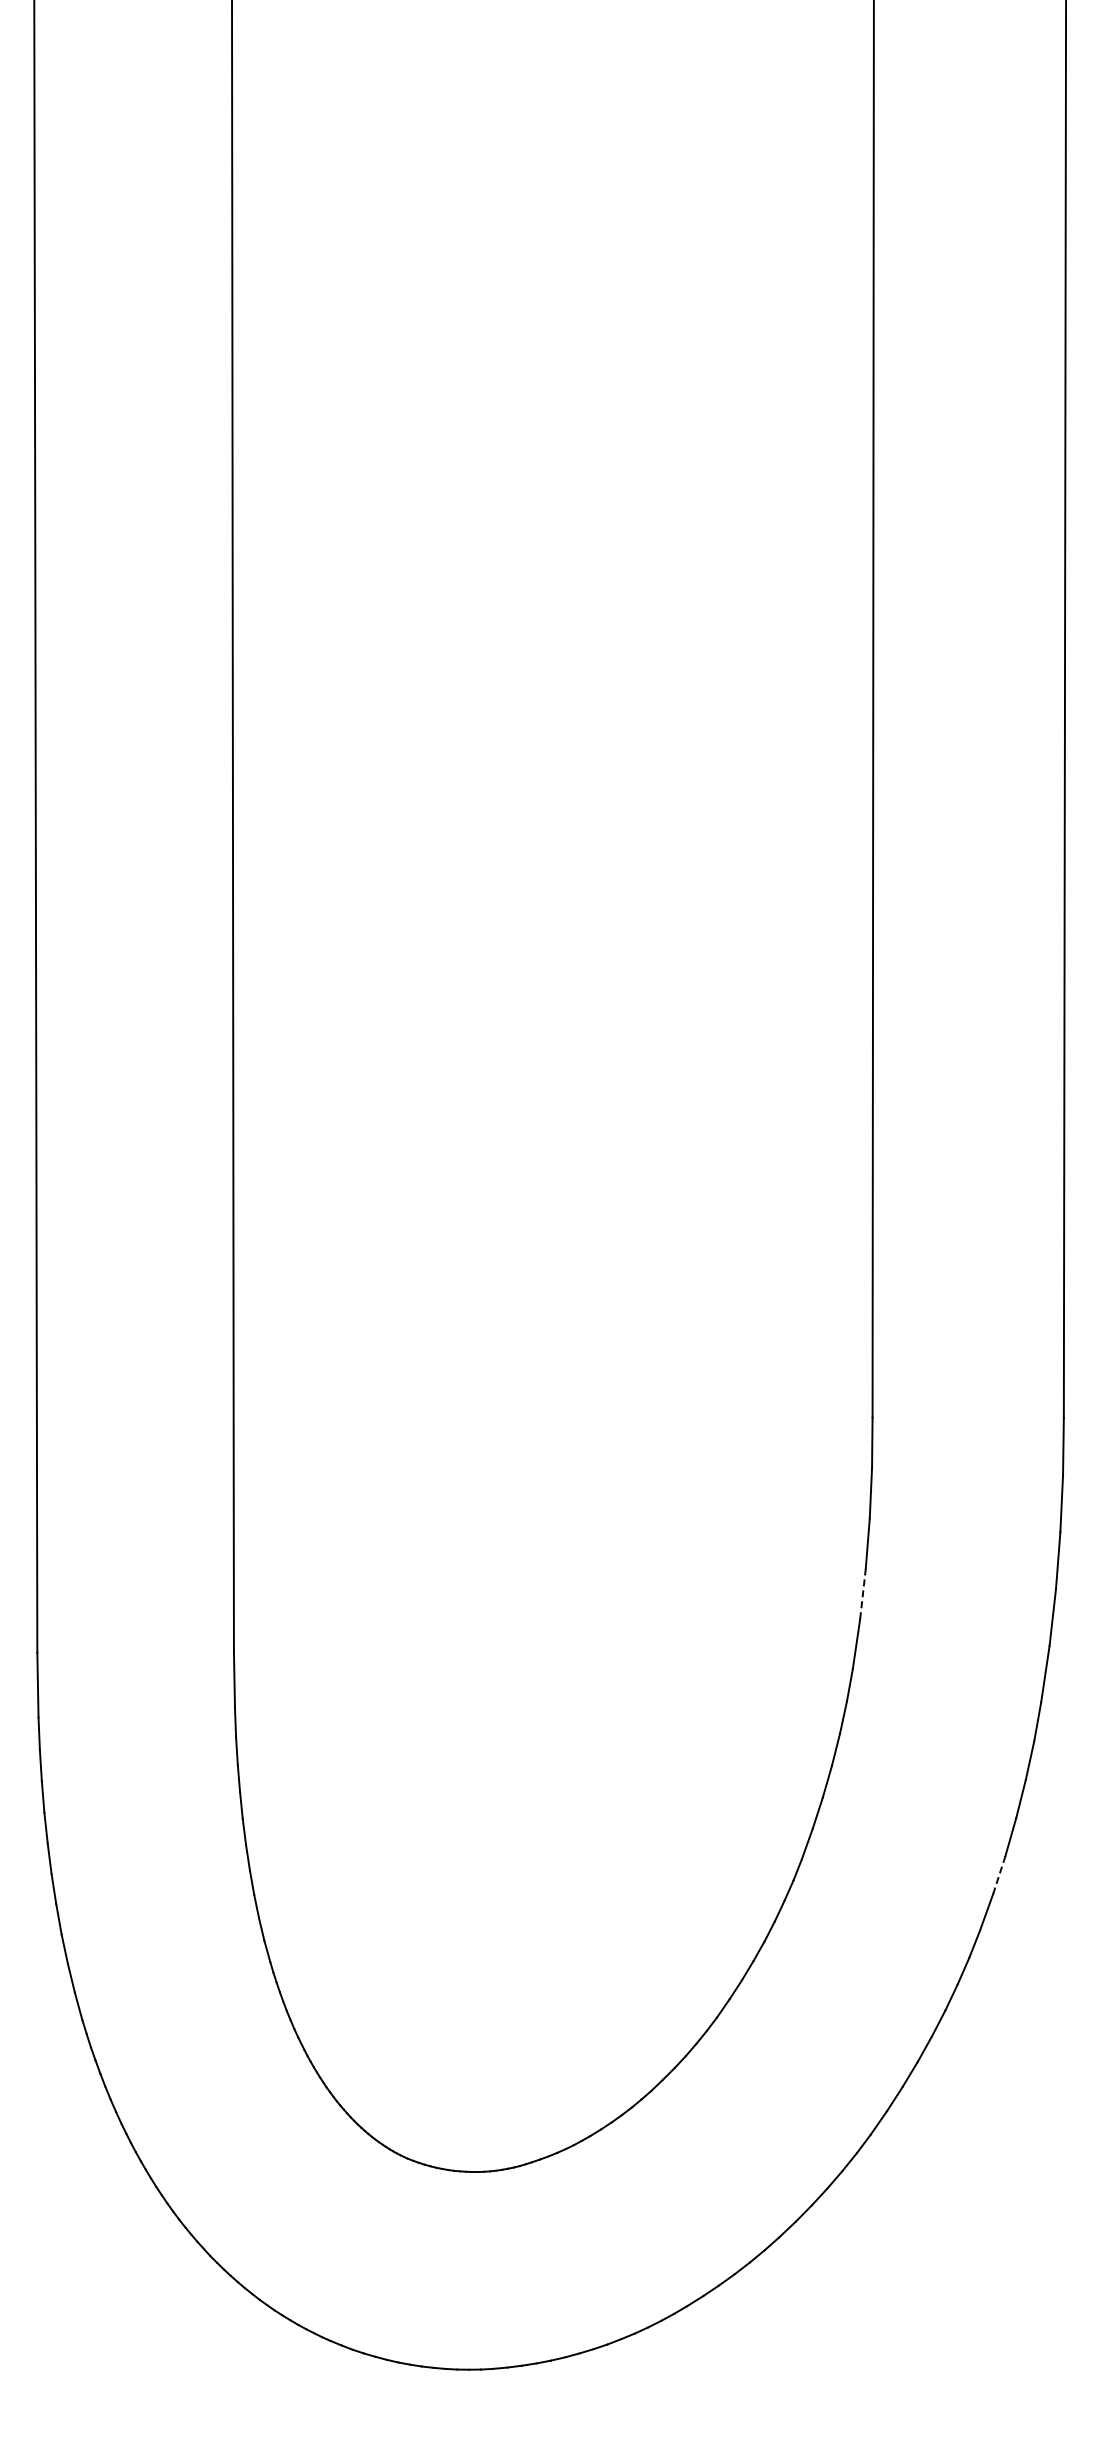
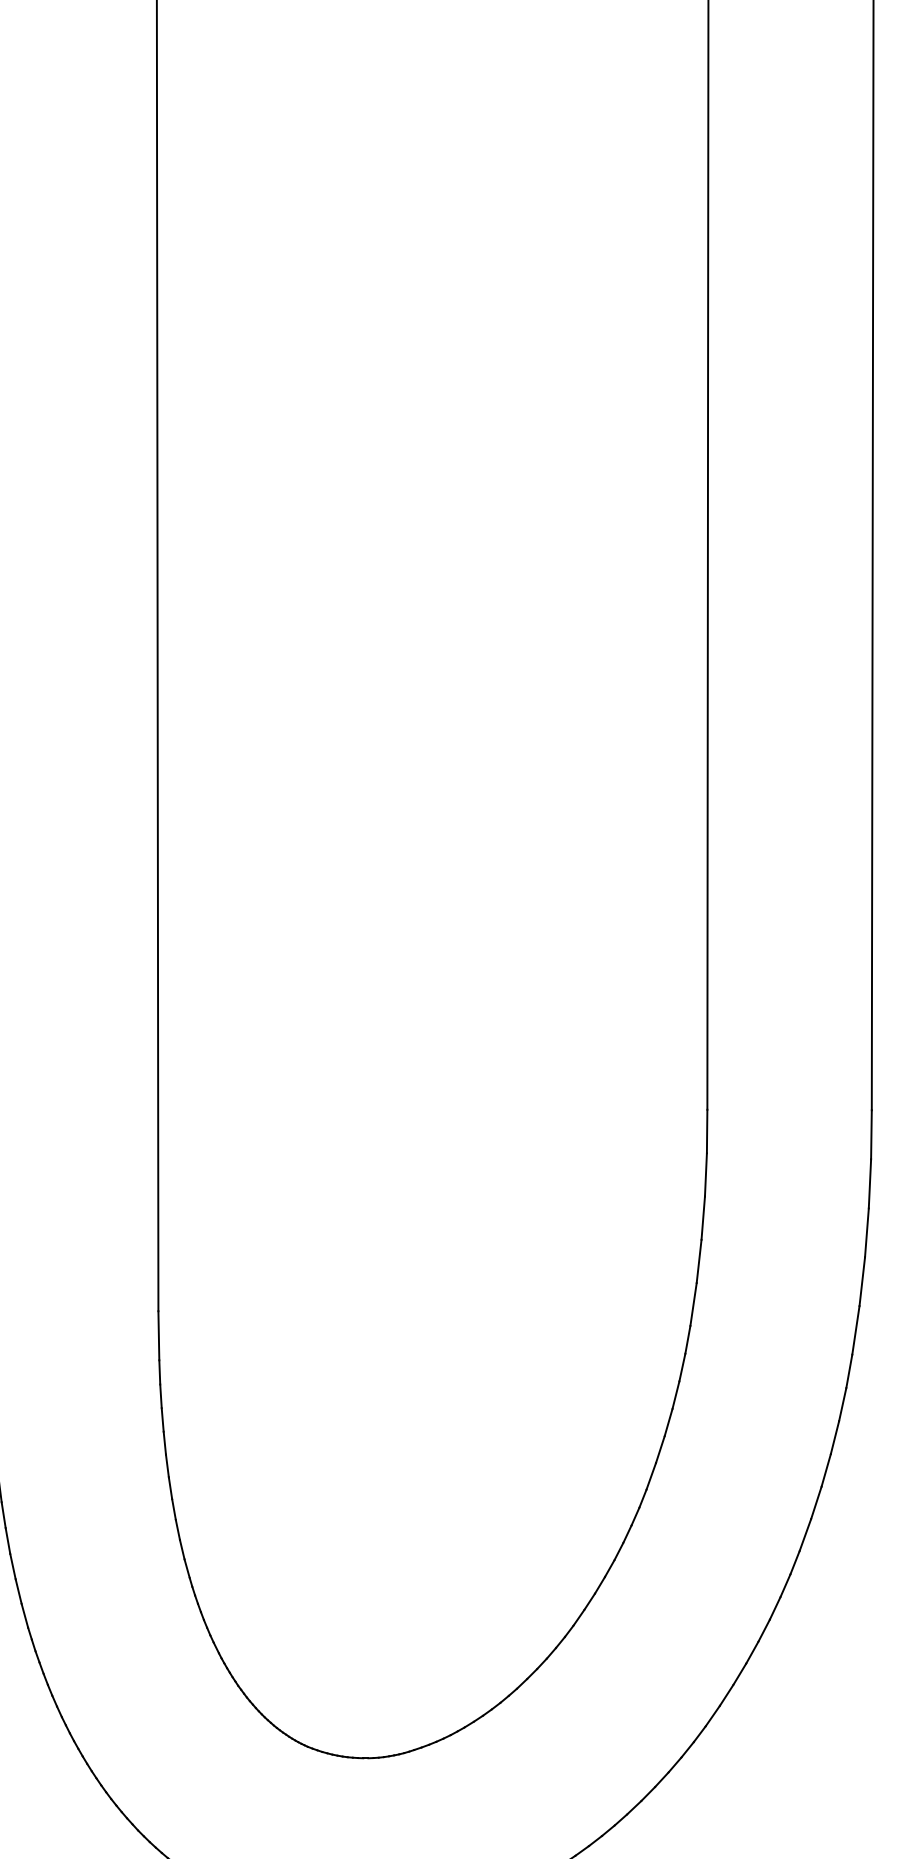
line: (863, 1593) -> (699, 1260), dashed -> solid
line: (999, 1875) -> (816, 1503), dashed -> solid

